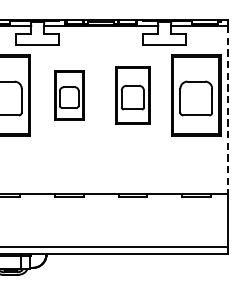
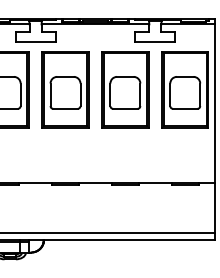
part: (69, 95) -> (65, 89), size x1.67
part: (132, 95) -> (125, 89), size x1.43
line: (228, 110) -> (215, 104), dashed -> solid

